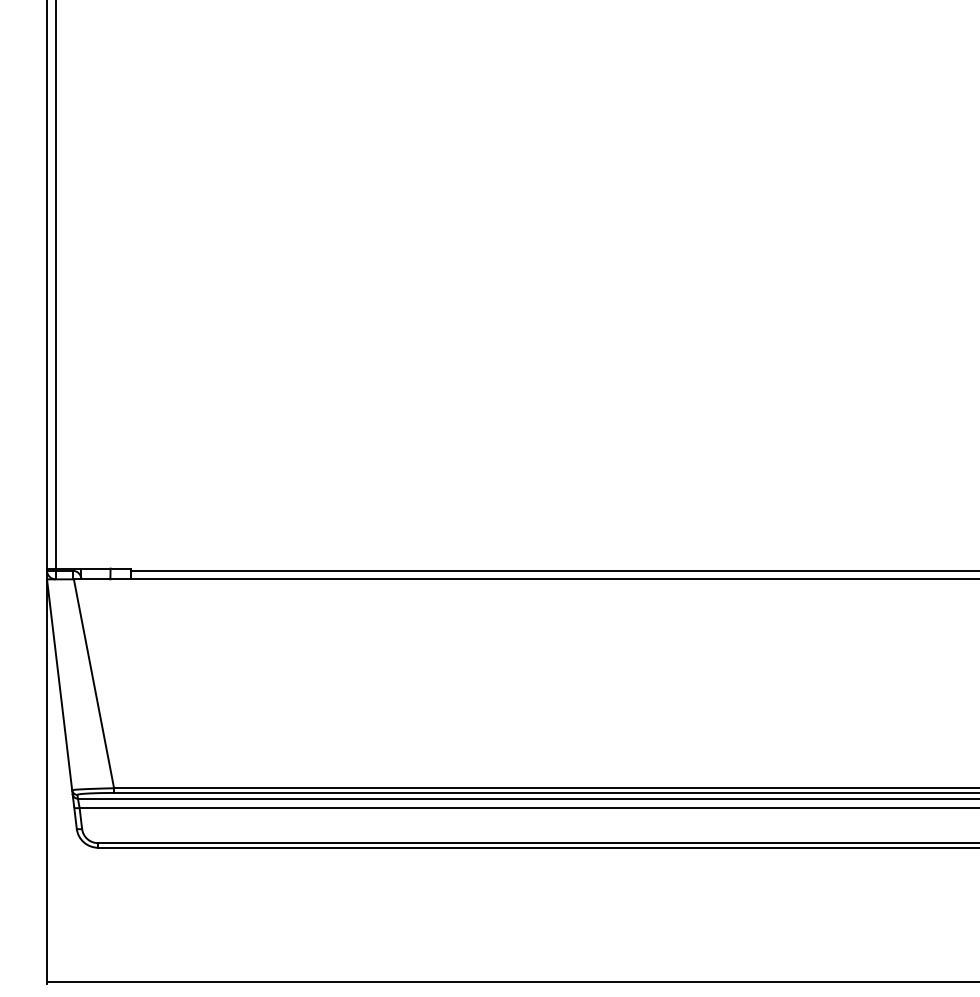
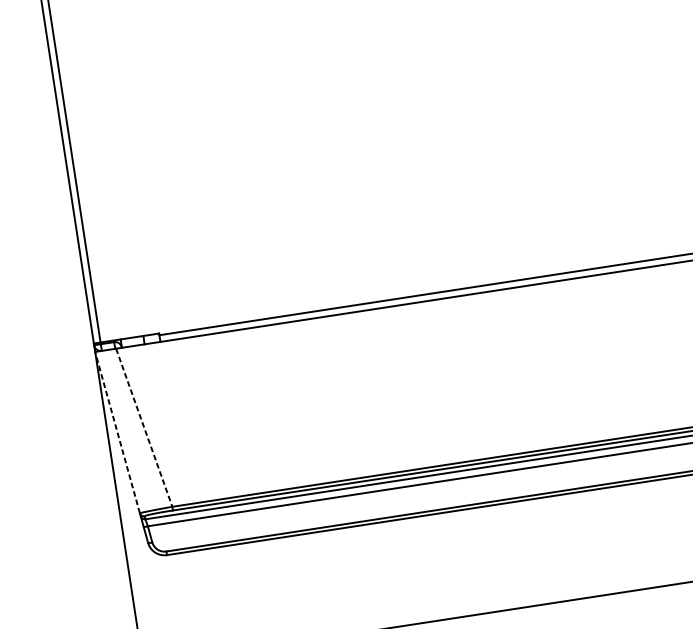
line: (59, 684) -> (117, 432), solid -> dashed
line: (94, 684) -> (144, 428), solid -> dashed

